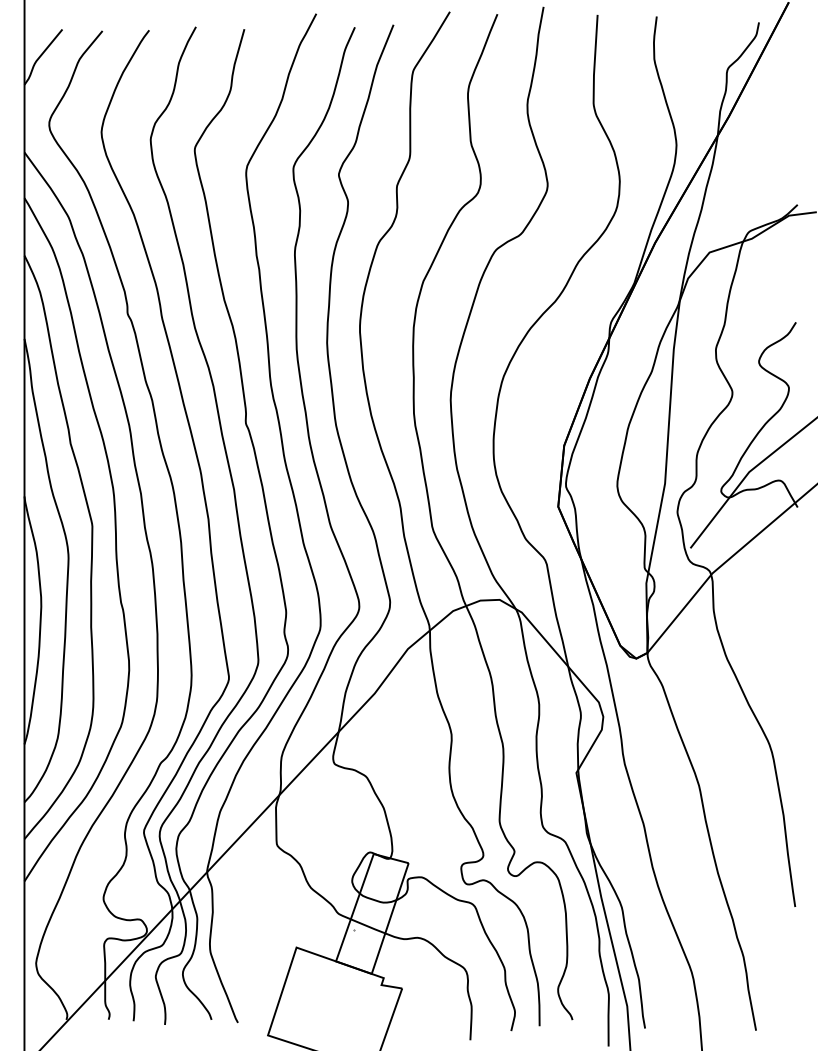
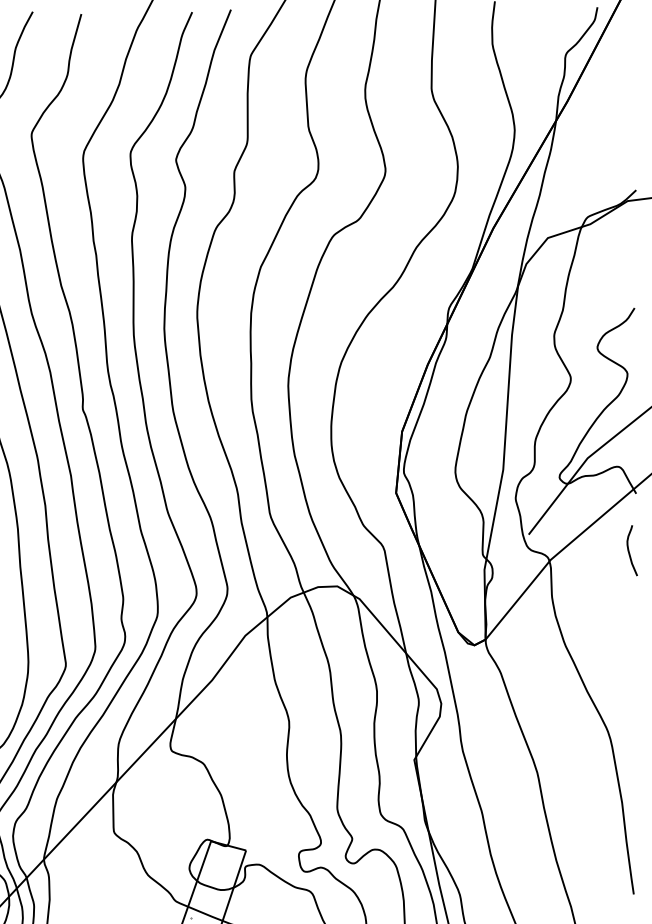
curve: (791, 565) -> (630, 551), added

